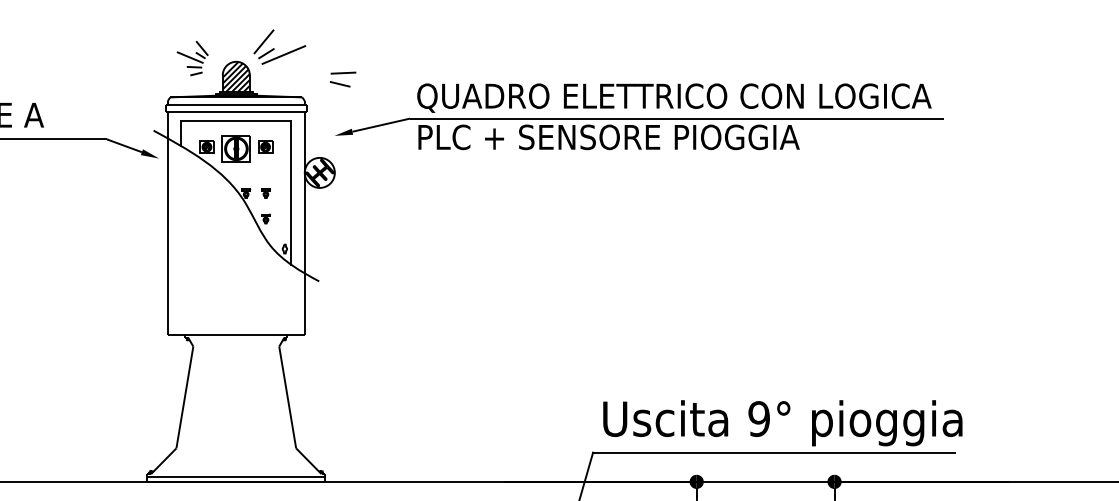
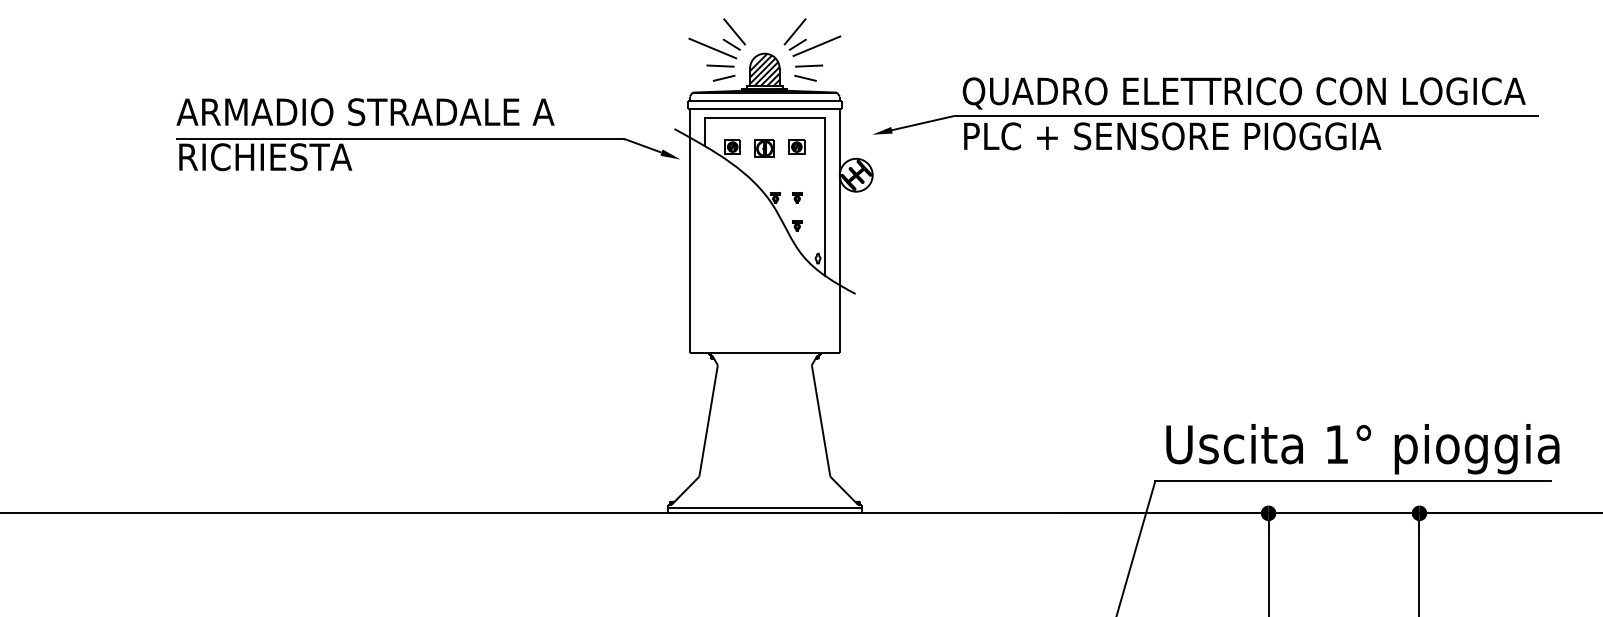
part: (192, 57) -> (716, 49), size x1.67
part: (342, 78) -> (808, 72), moved
part: (235, 148) -> (764, 148), size x0.62
text: (758, 418) -> (1336, 444), 9° -> 1°

